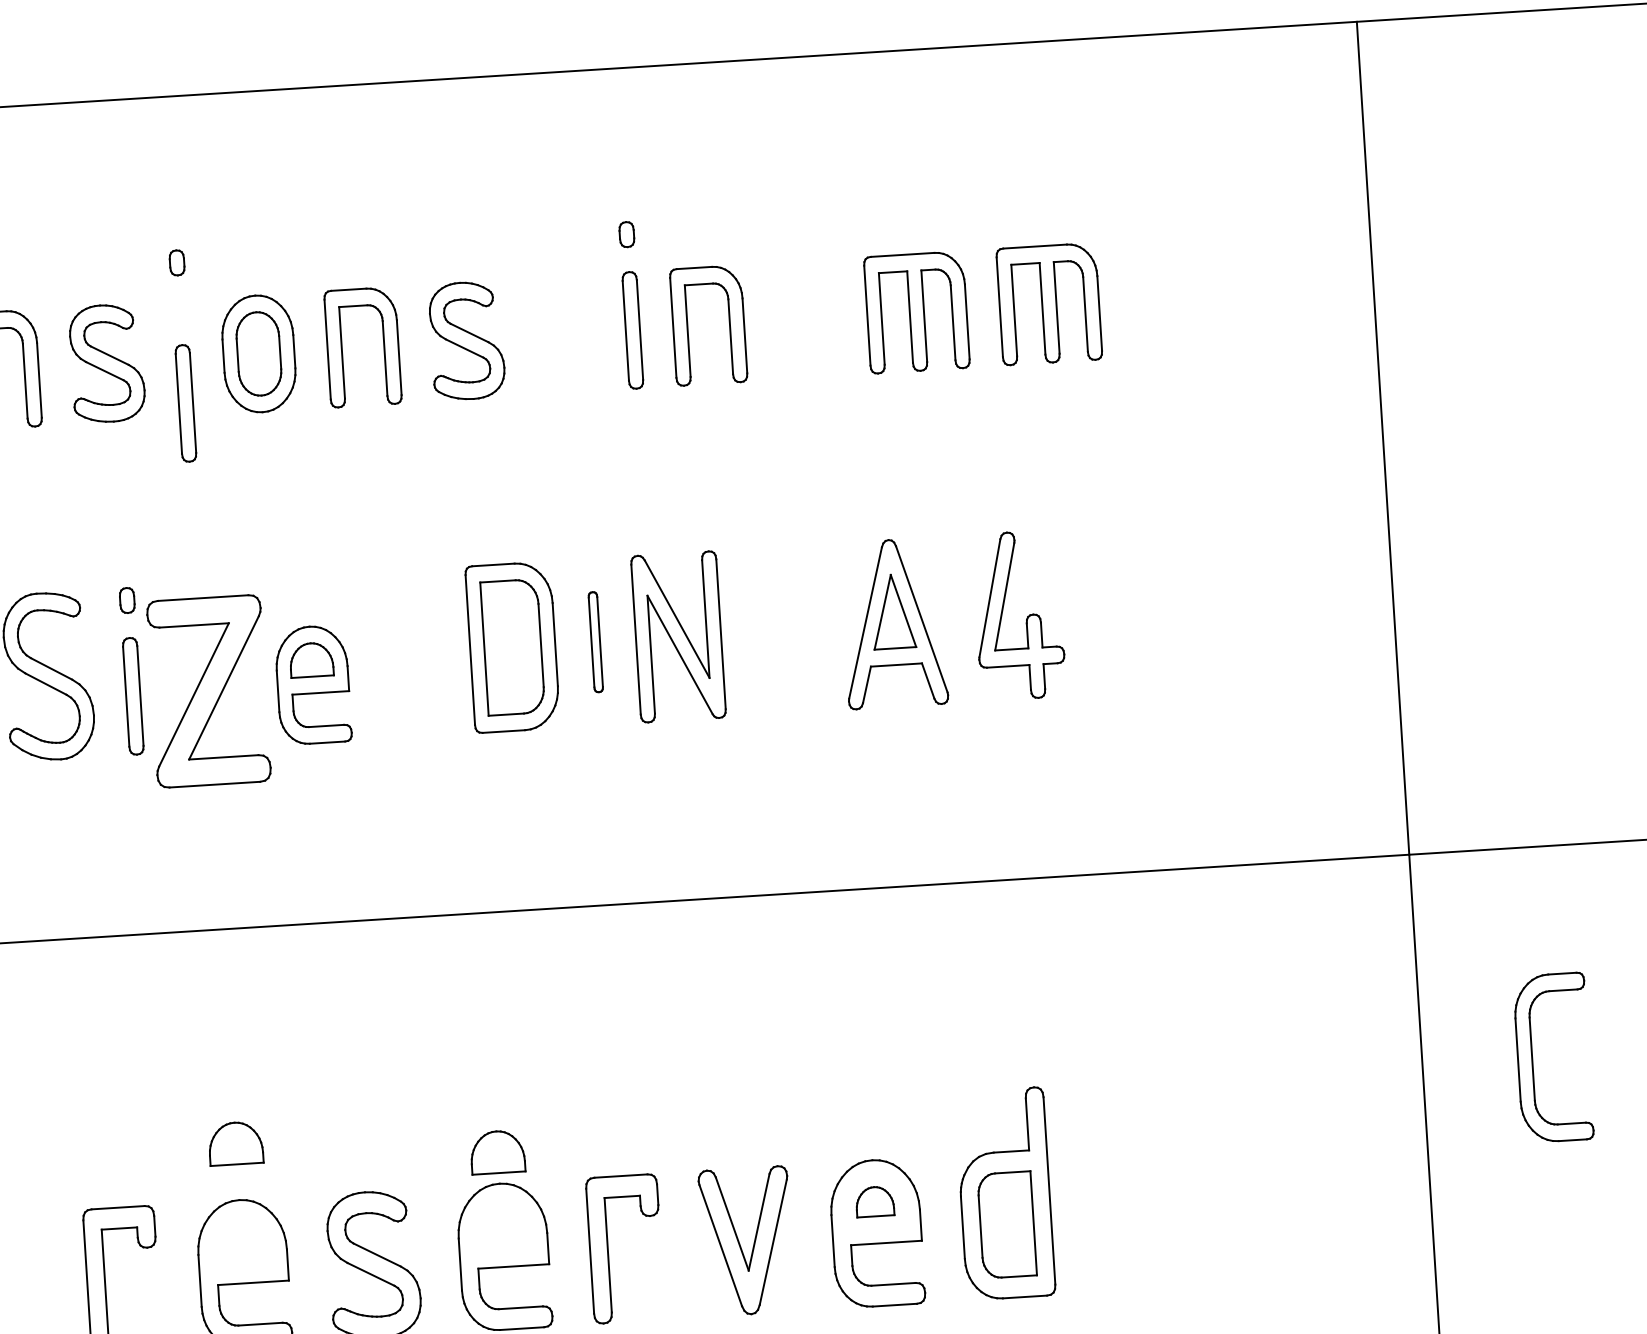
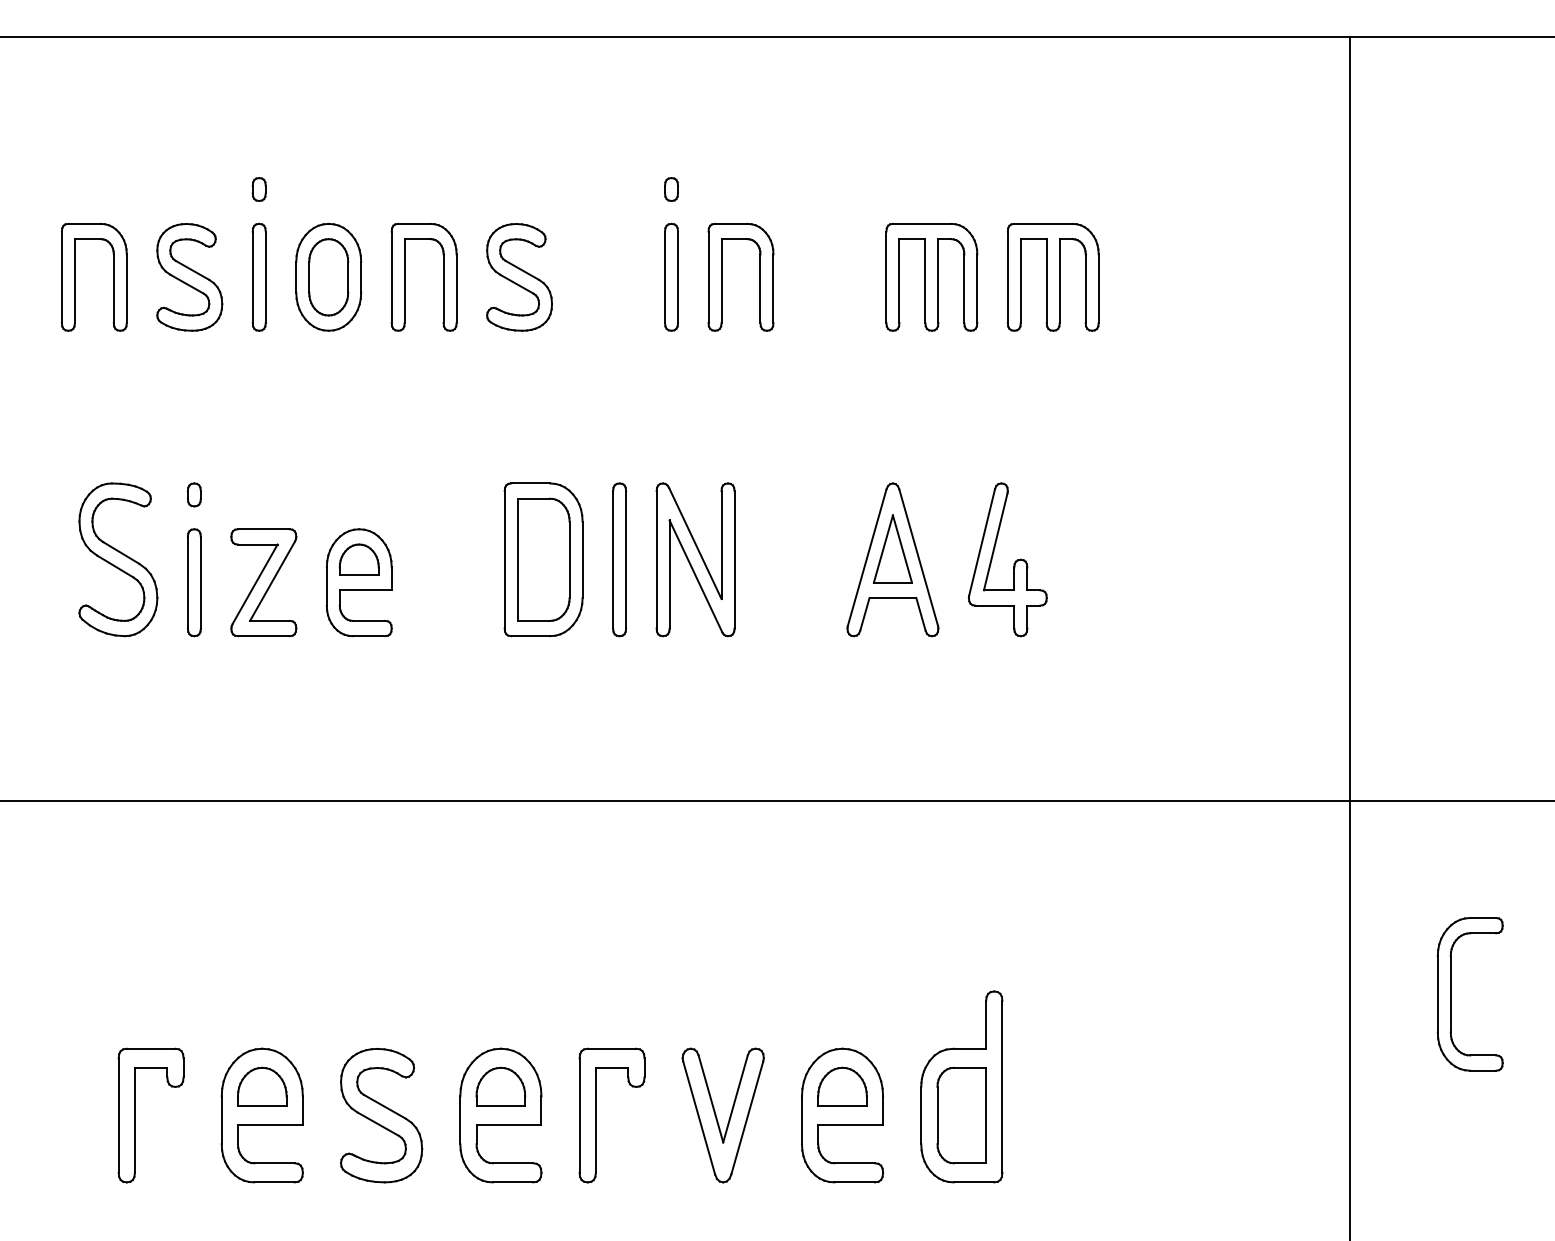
part: (185, 402) -> (258, 276), moved
part: (595, 641) -> (619, 559), size x1.67
part: (208, 691) -> (263, 582), size x0.62
part: (236, 1143) -> (262, 1086), moved
part: (497, 1151) -> (500, 1086), moved
part: (874, 1201) -> (842, 1086), size x1.43

